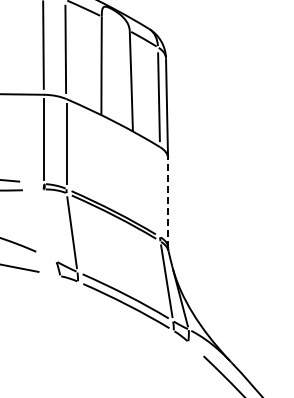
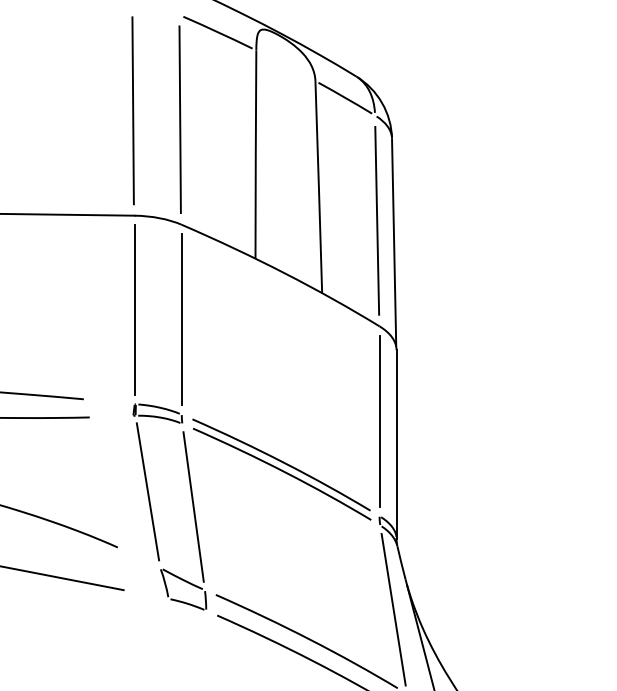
line: (160, 191) -> (380, 420), added
line: (168, 203) -> (397, 445), dashed -> solid
line: (50, 225) -> (147, 491), added

